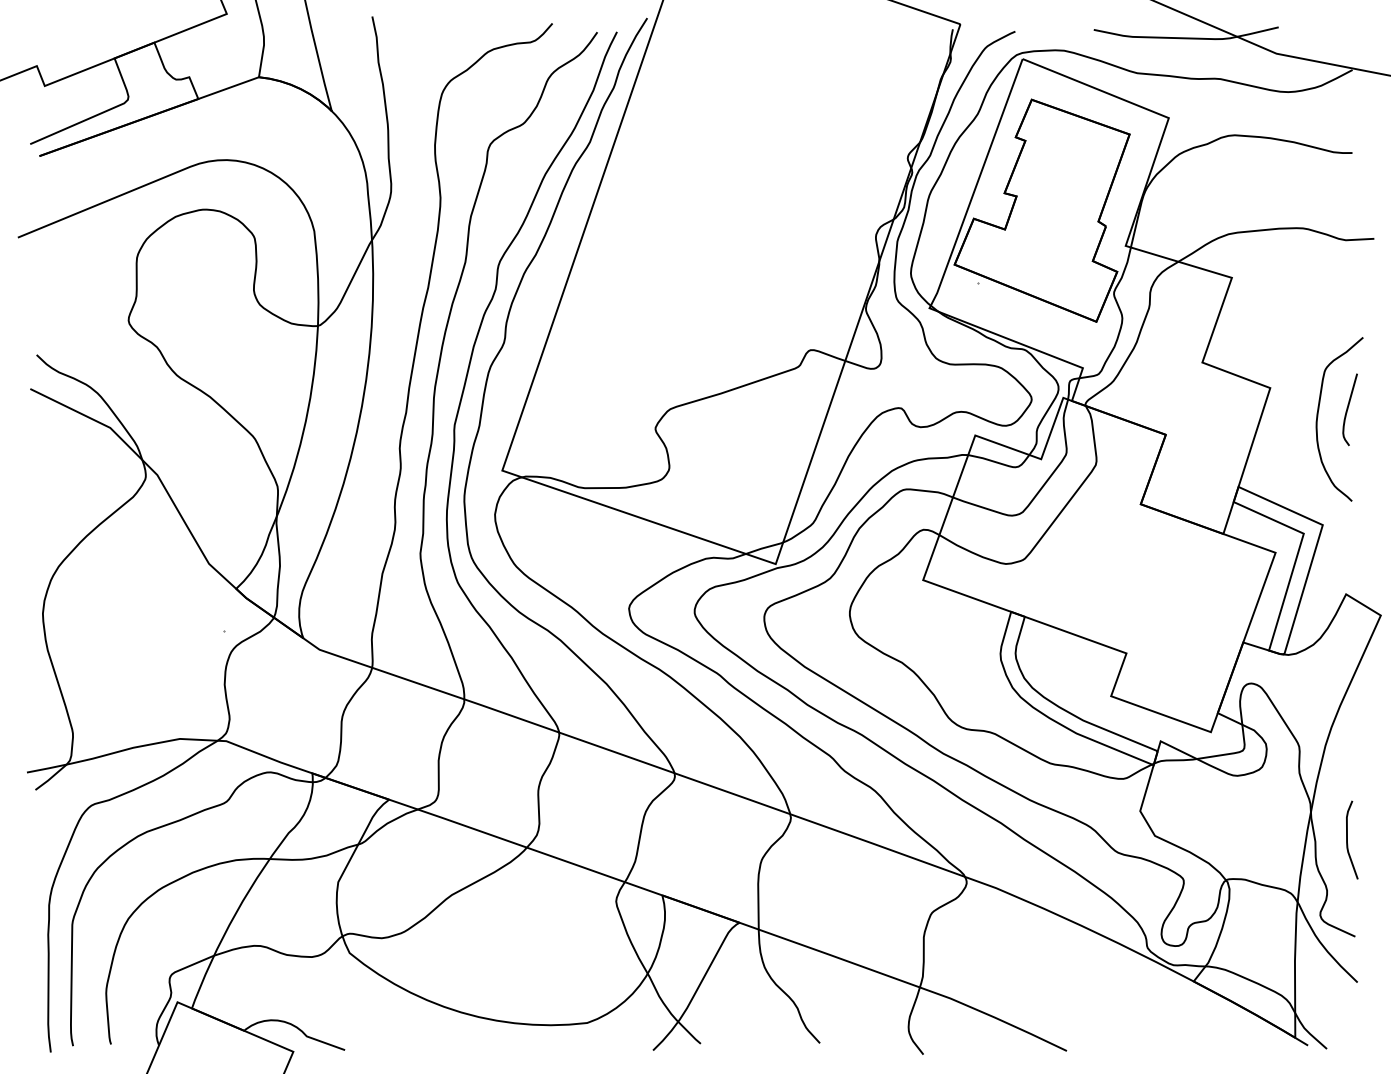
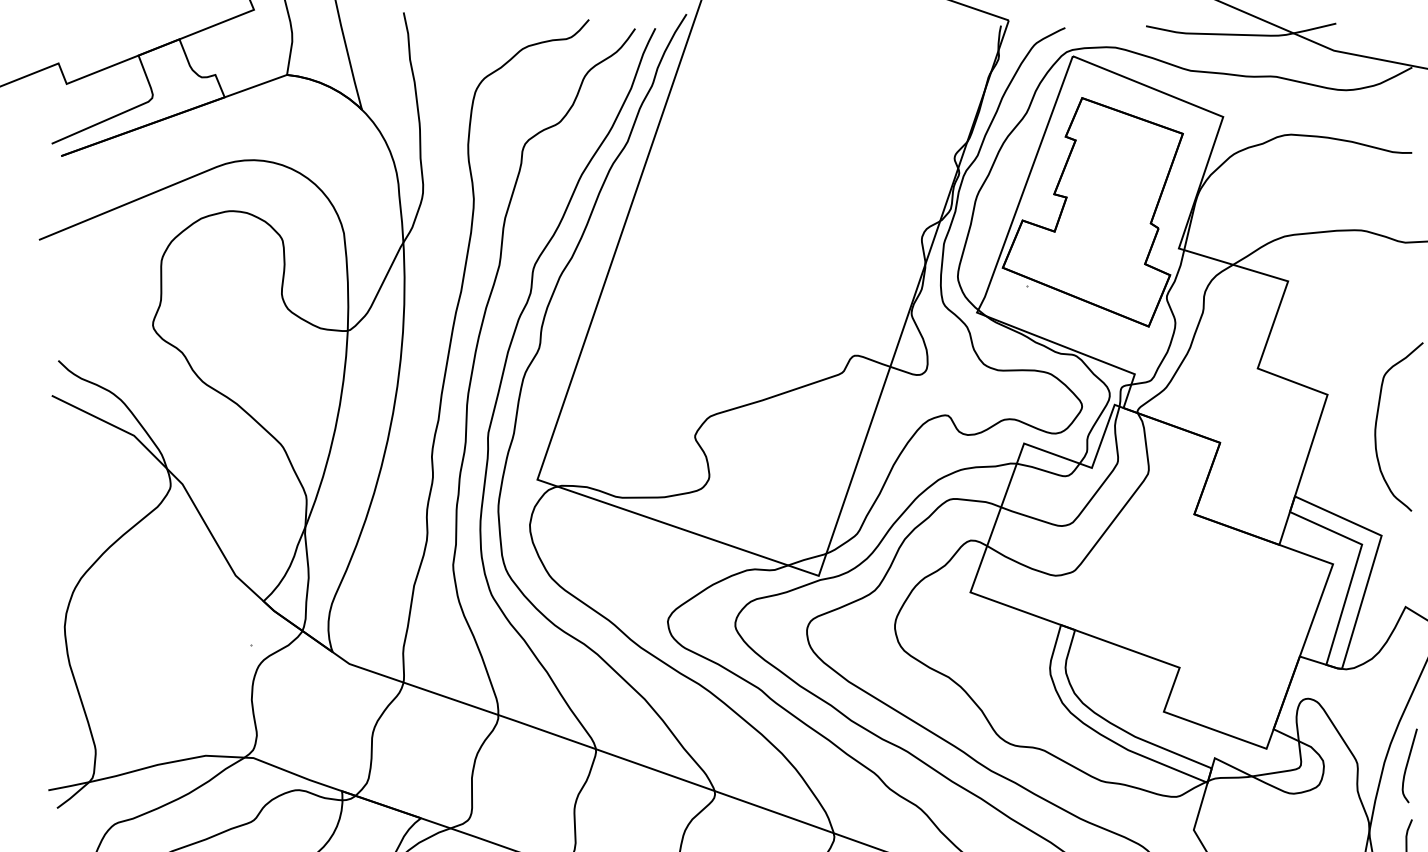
curve: (1348, 409) -> (1408, 765), moved

